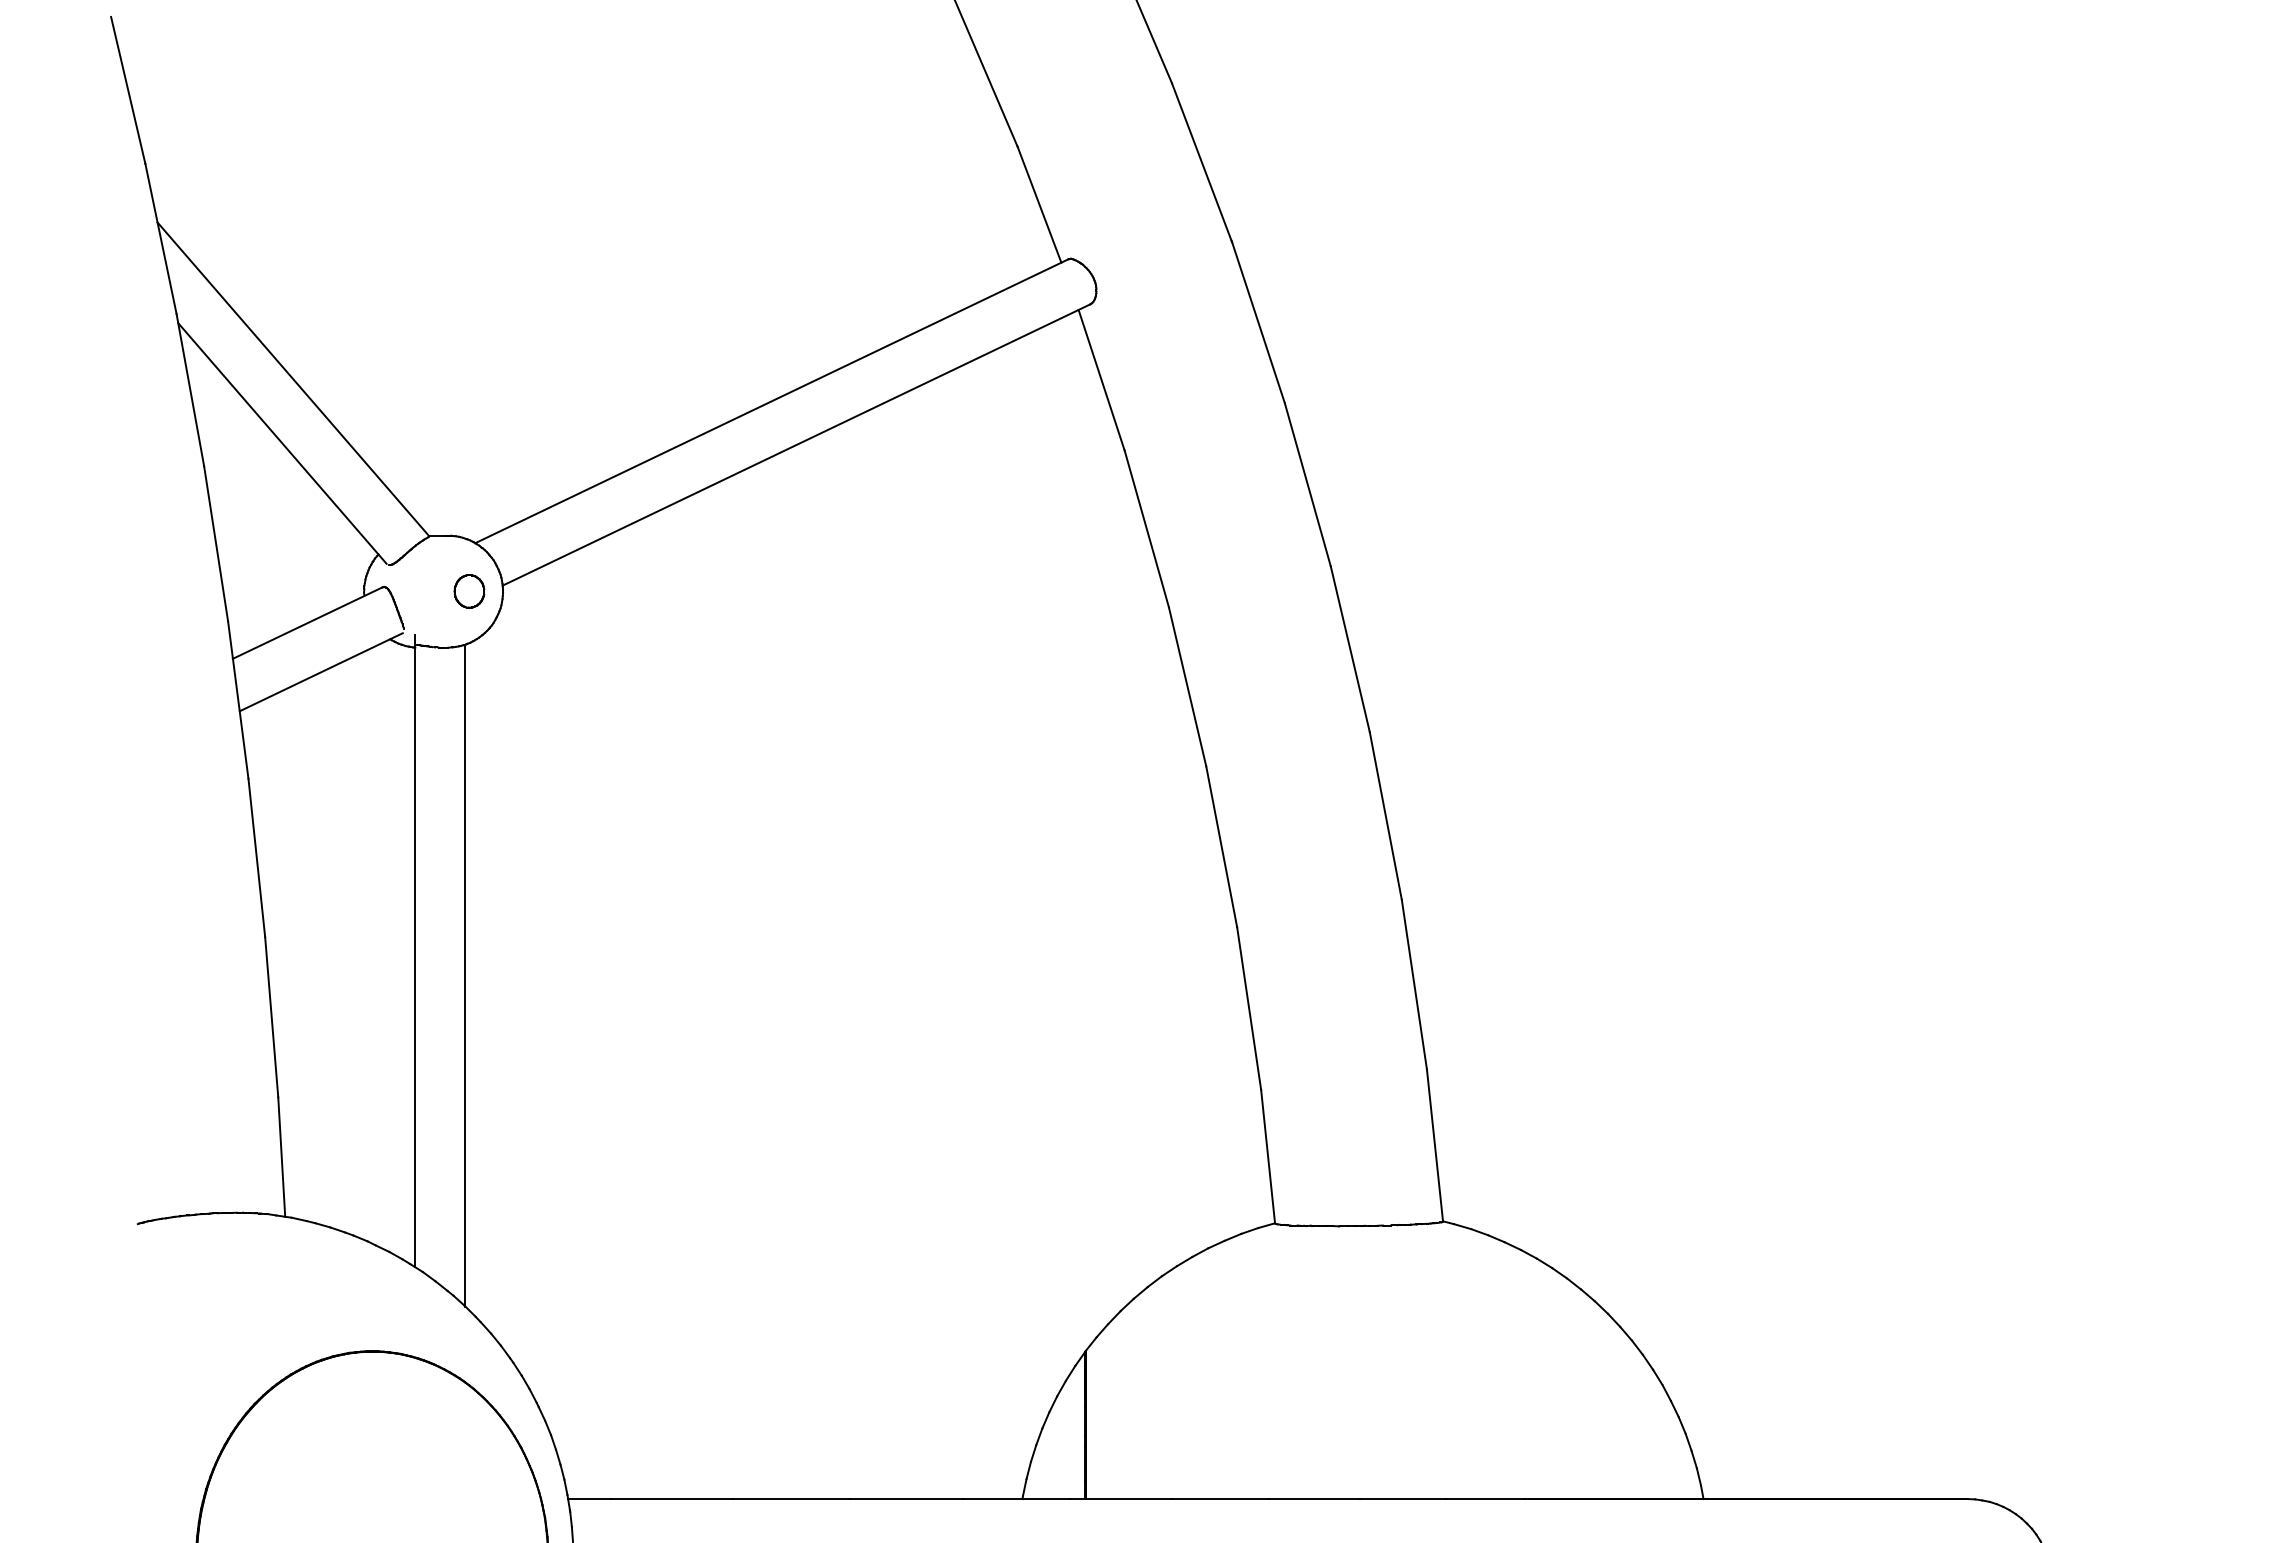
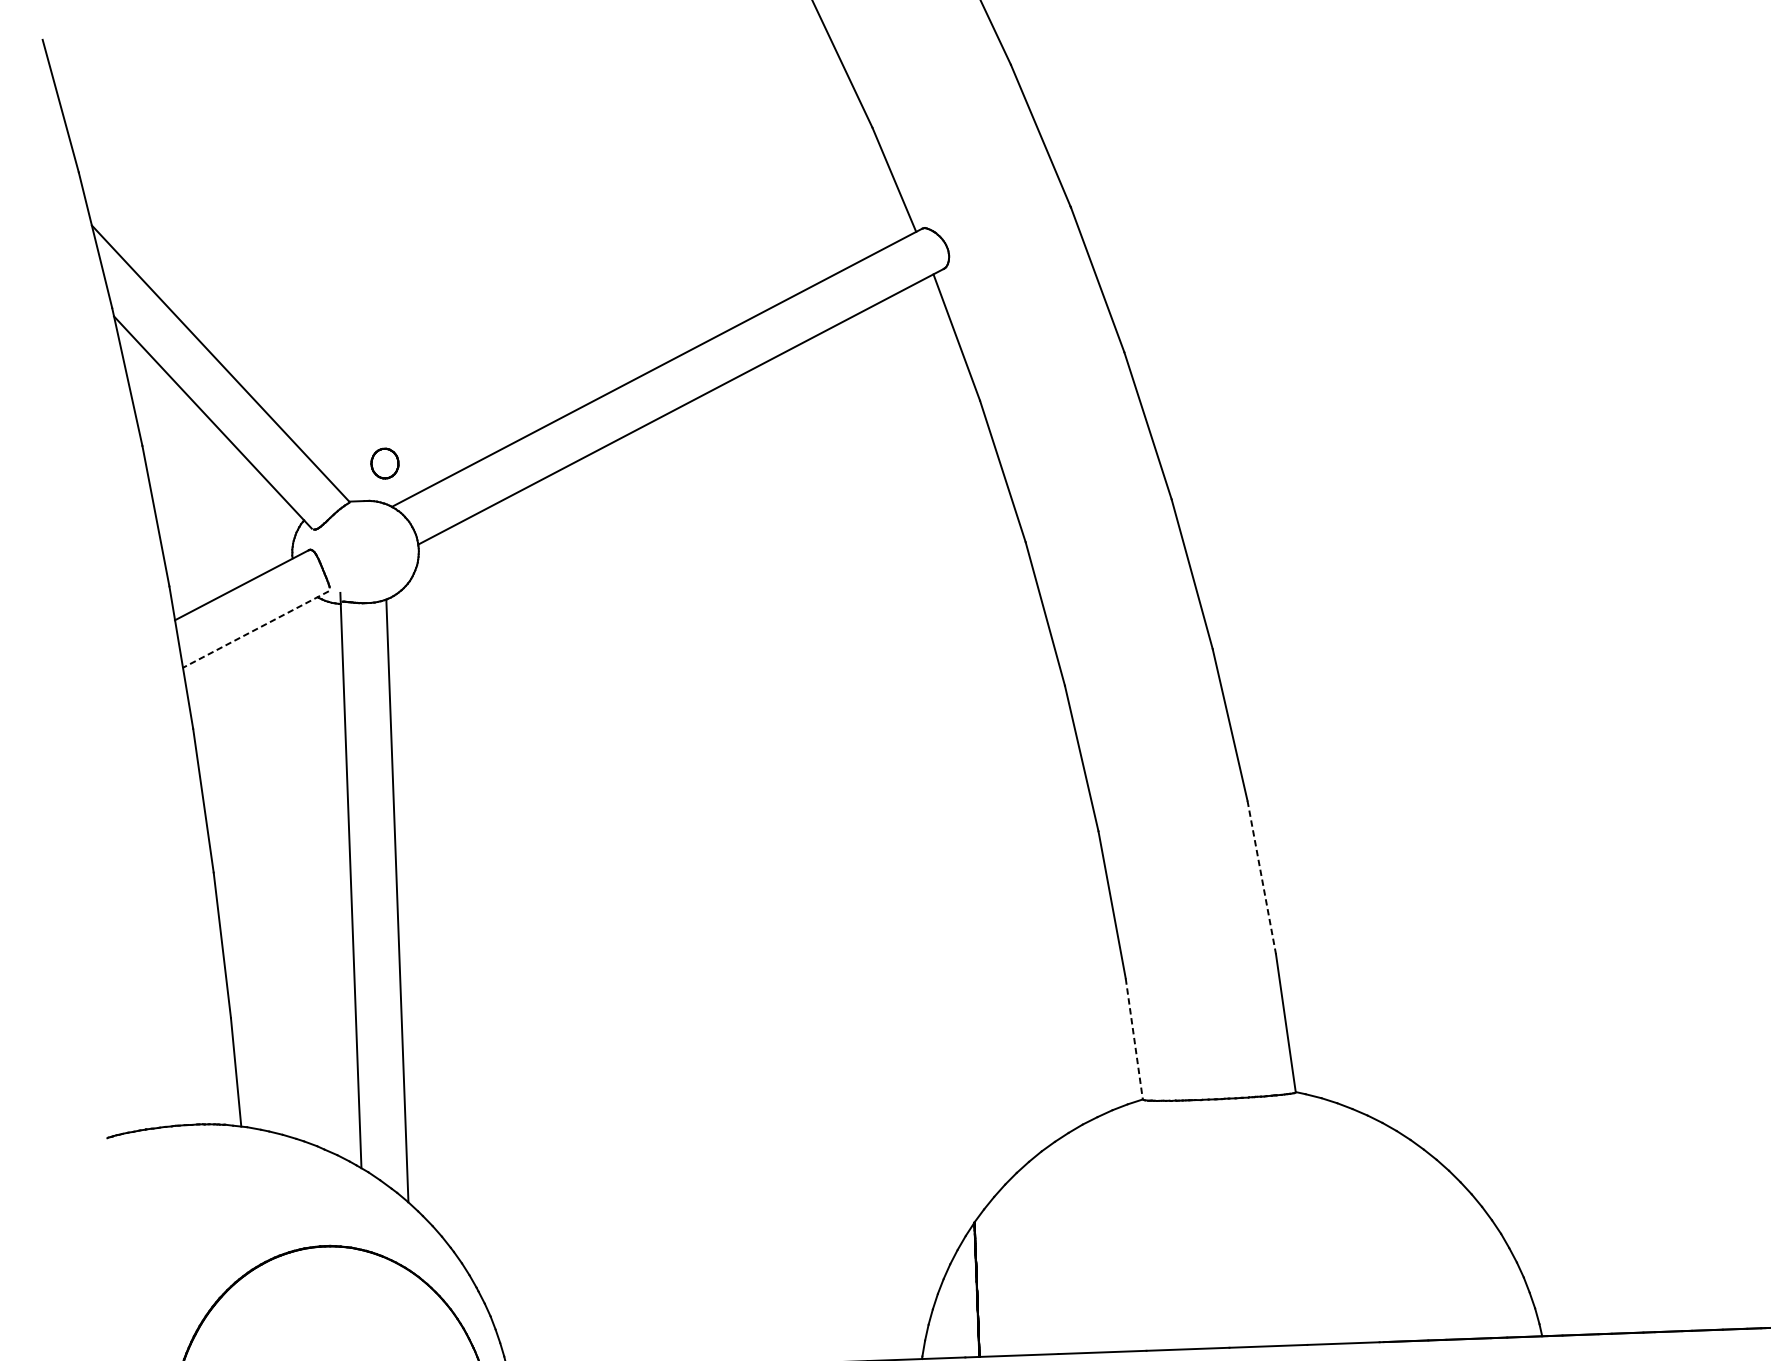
part: (469, 591) -> (385, 463), moved
line: (320, 672) -> (255, 629), solid -> dashed
line: (1414, 984) -> (1261, 877), solid -> dashed
line: (1268, 1157) -> (1134, 1039), solid -> dashed

